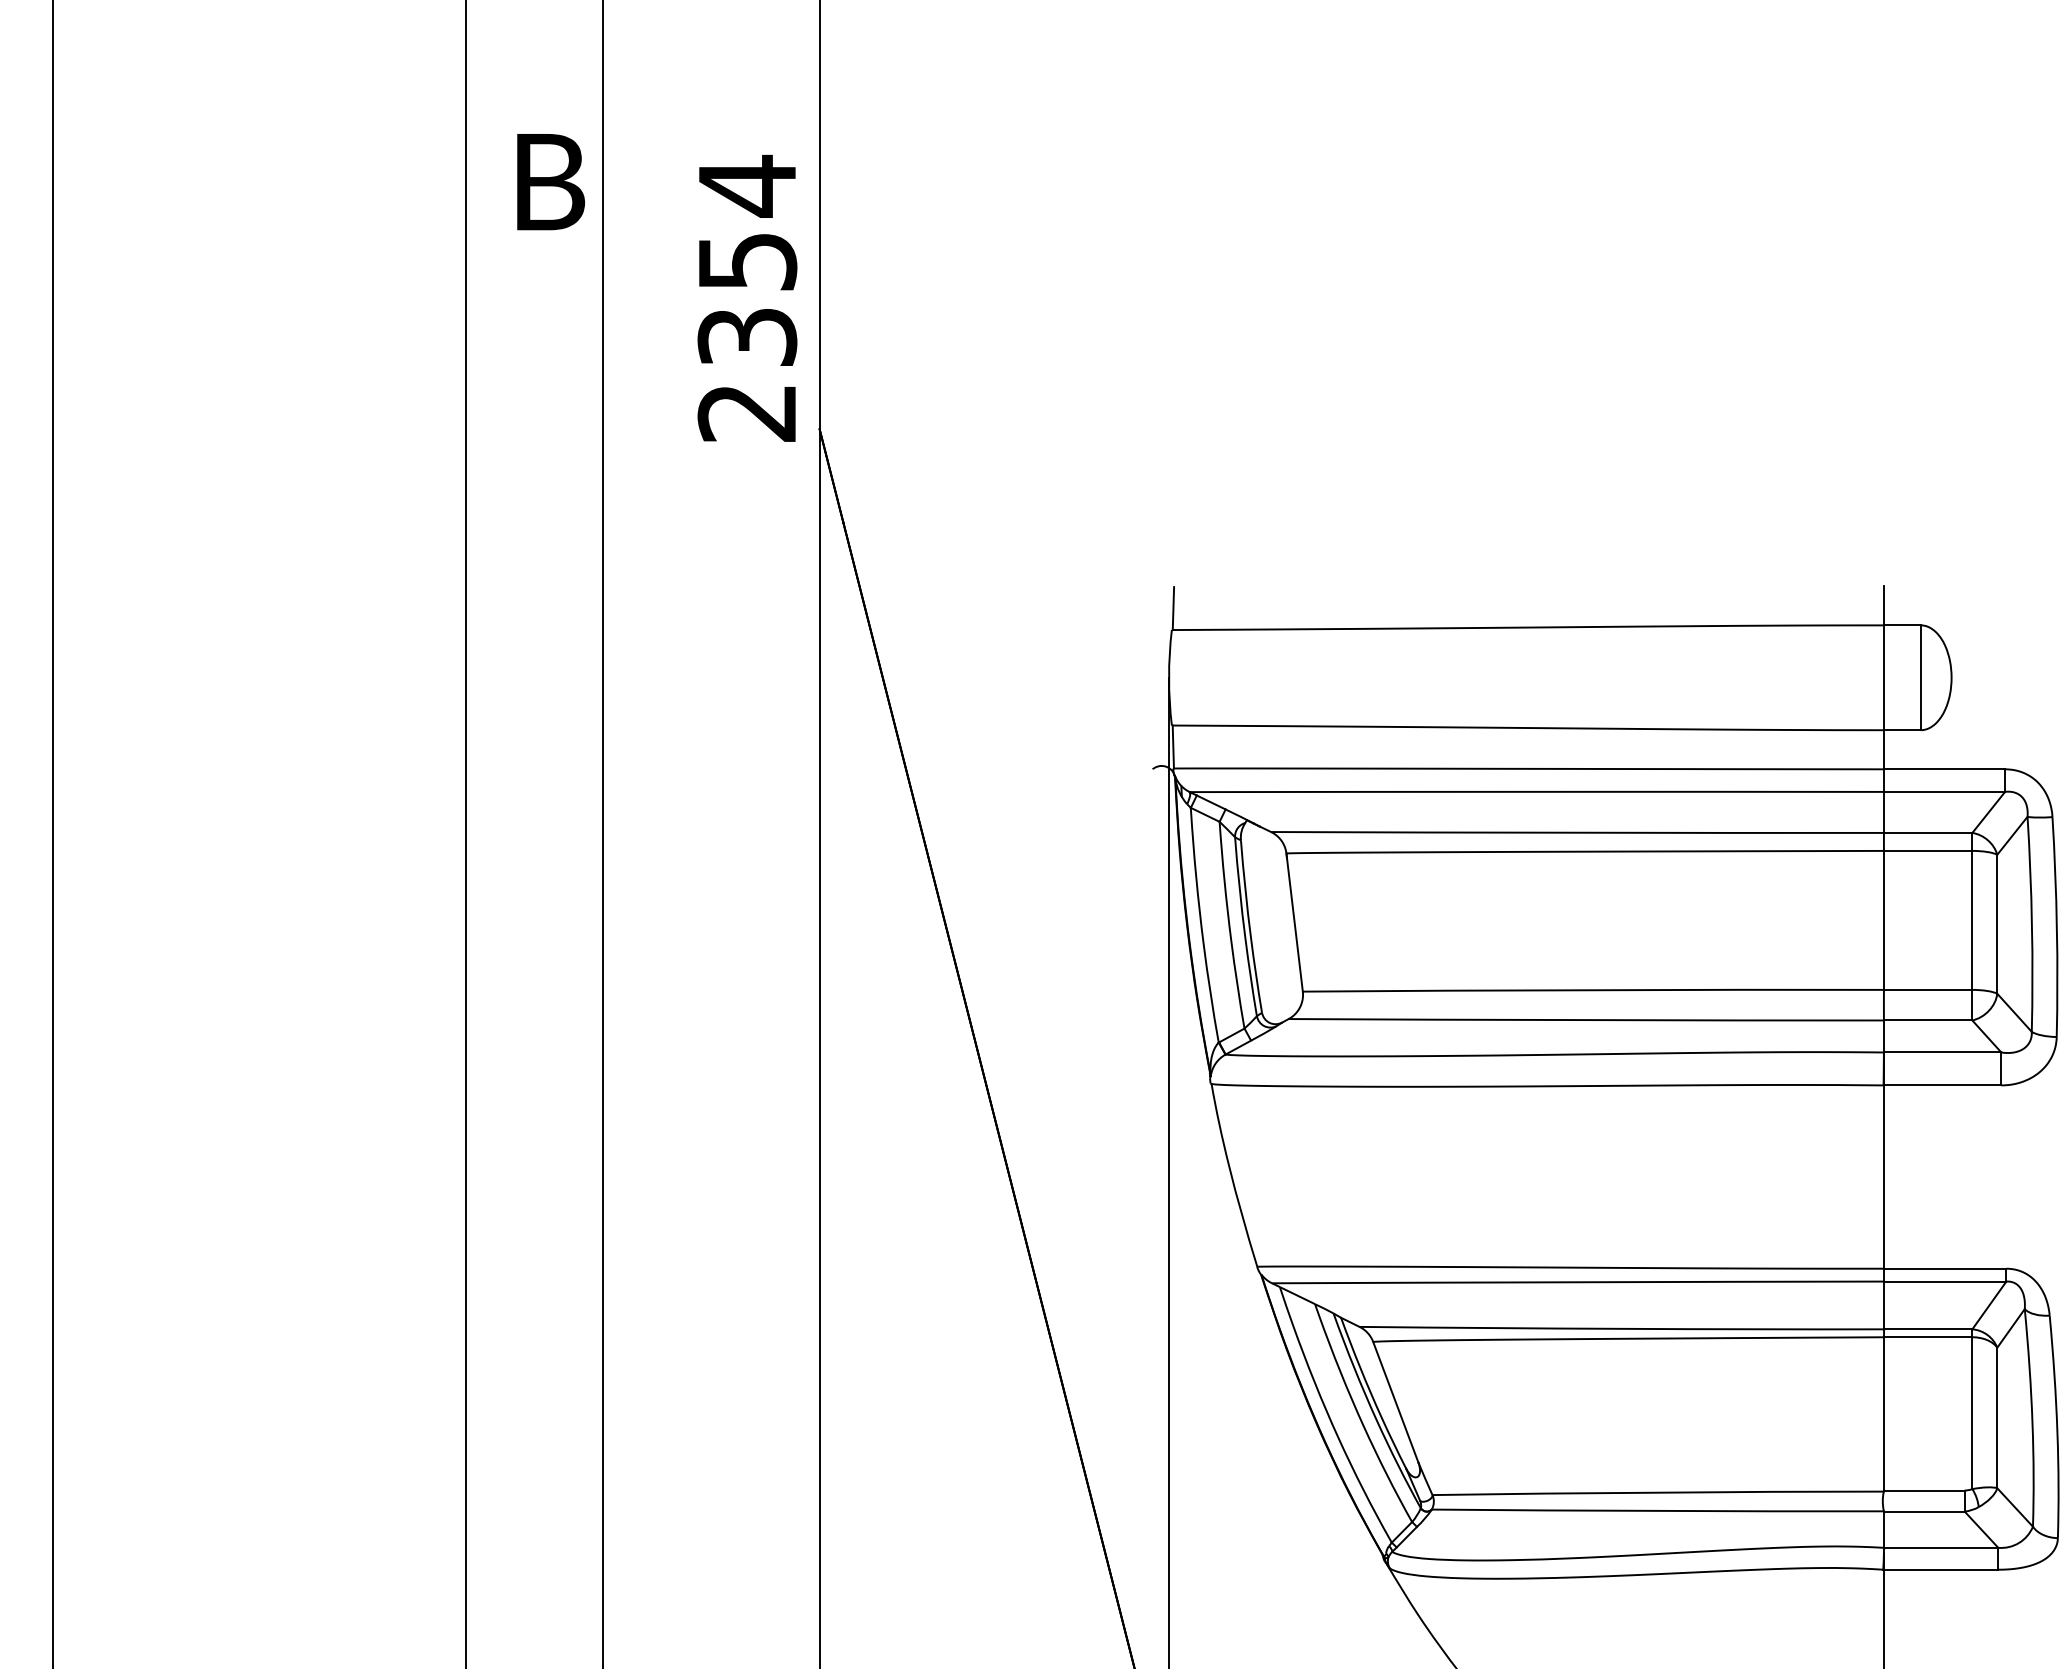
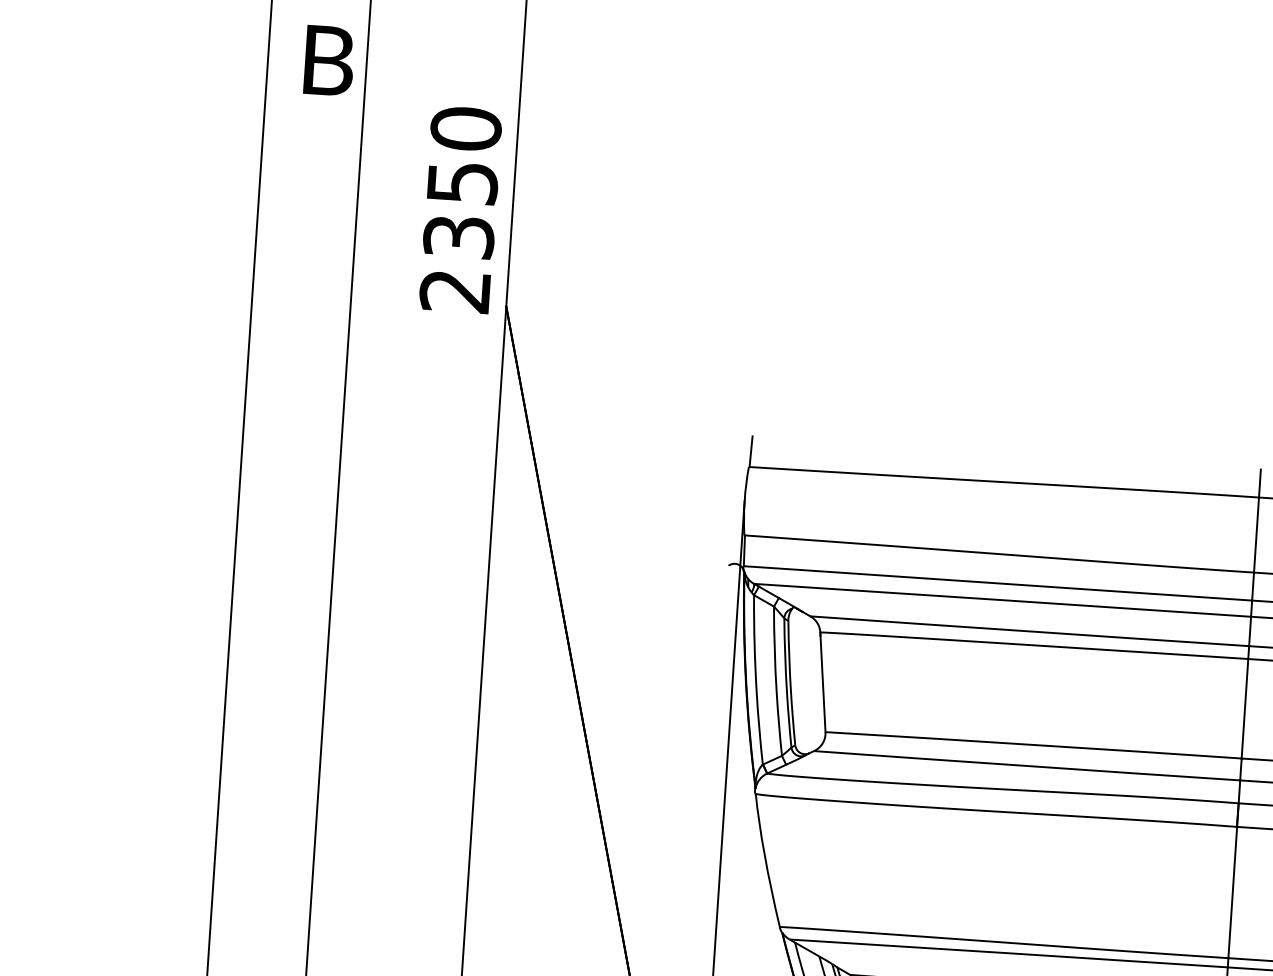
text: (551, 182) -> (329, 61), moved
text: (747, 185) -> (466, 128), 2354 -> 2350

